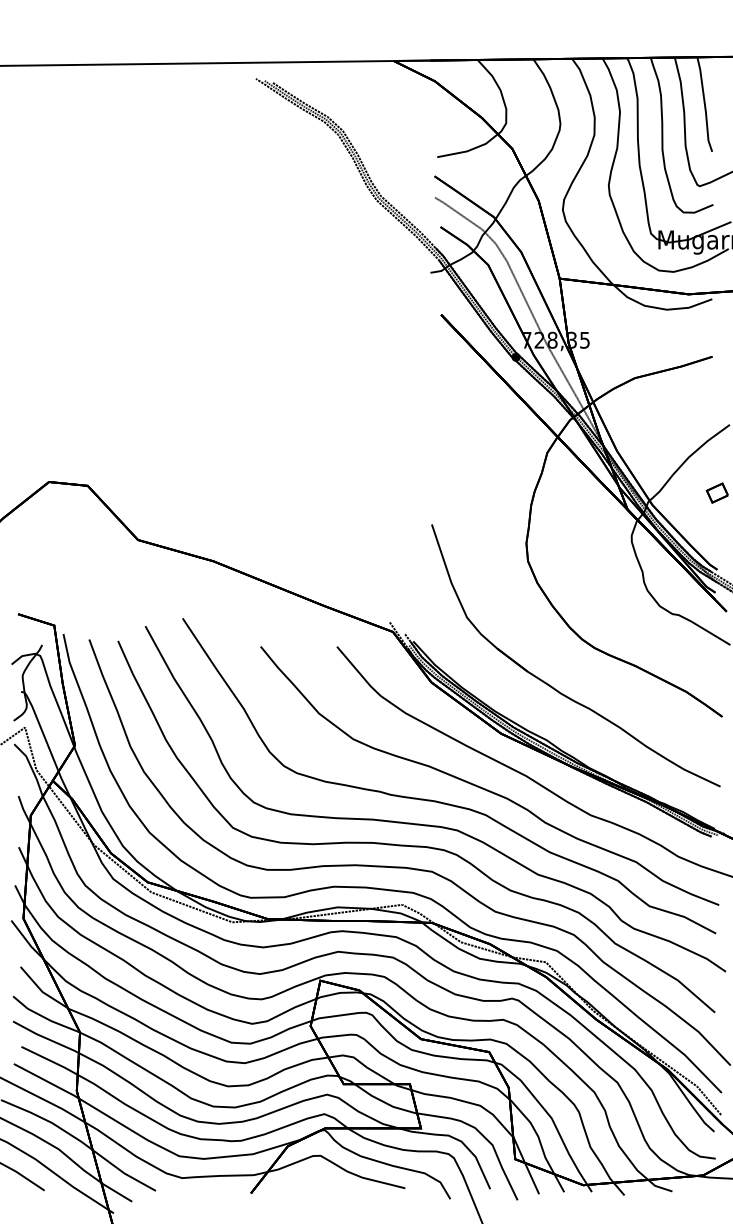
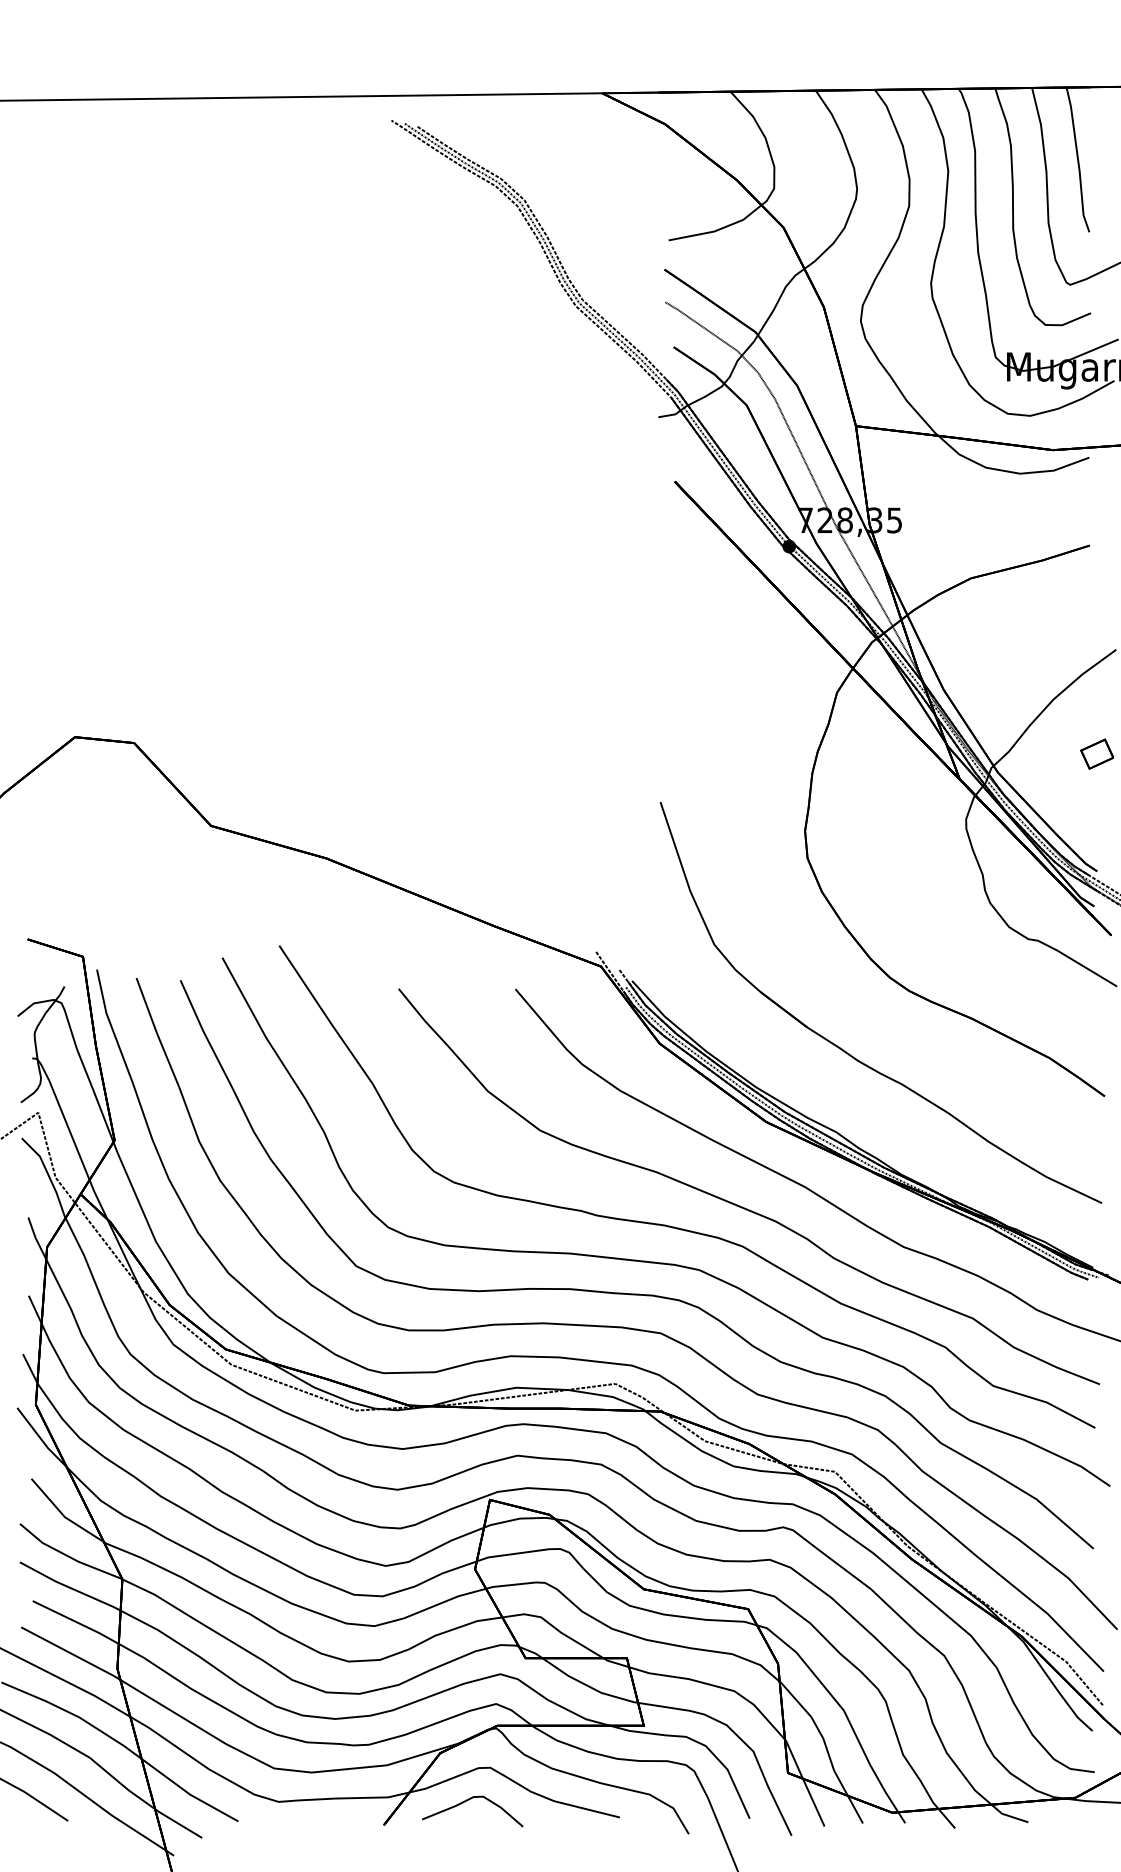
curve: (307, 1177) -> (470, 1800), added

